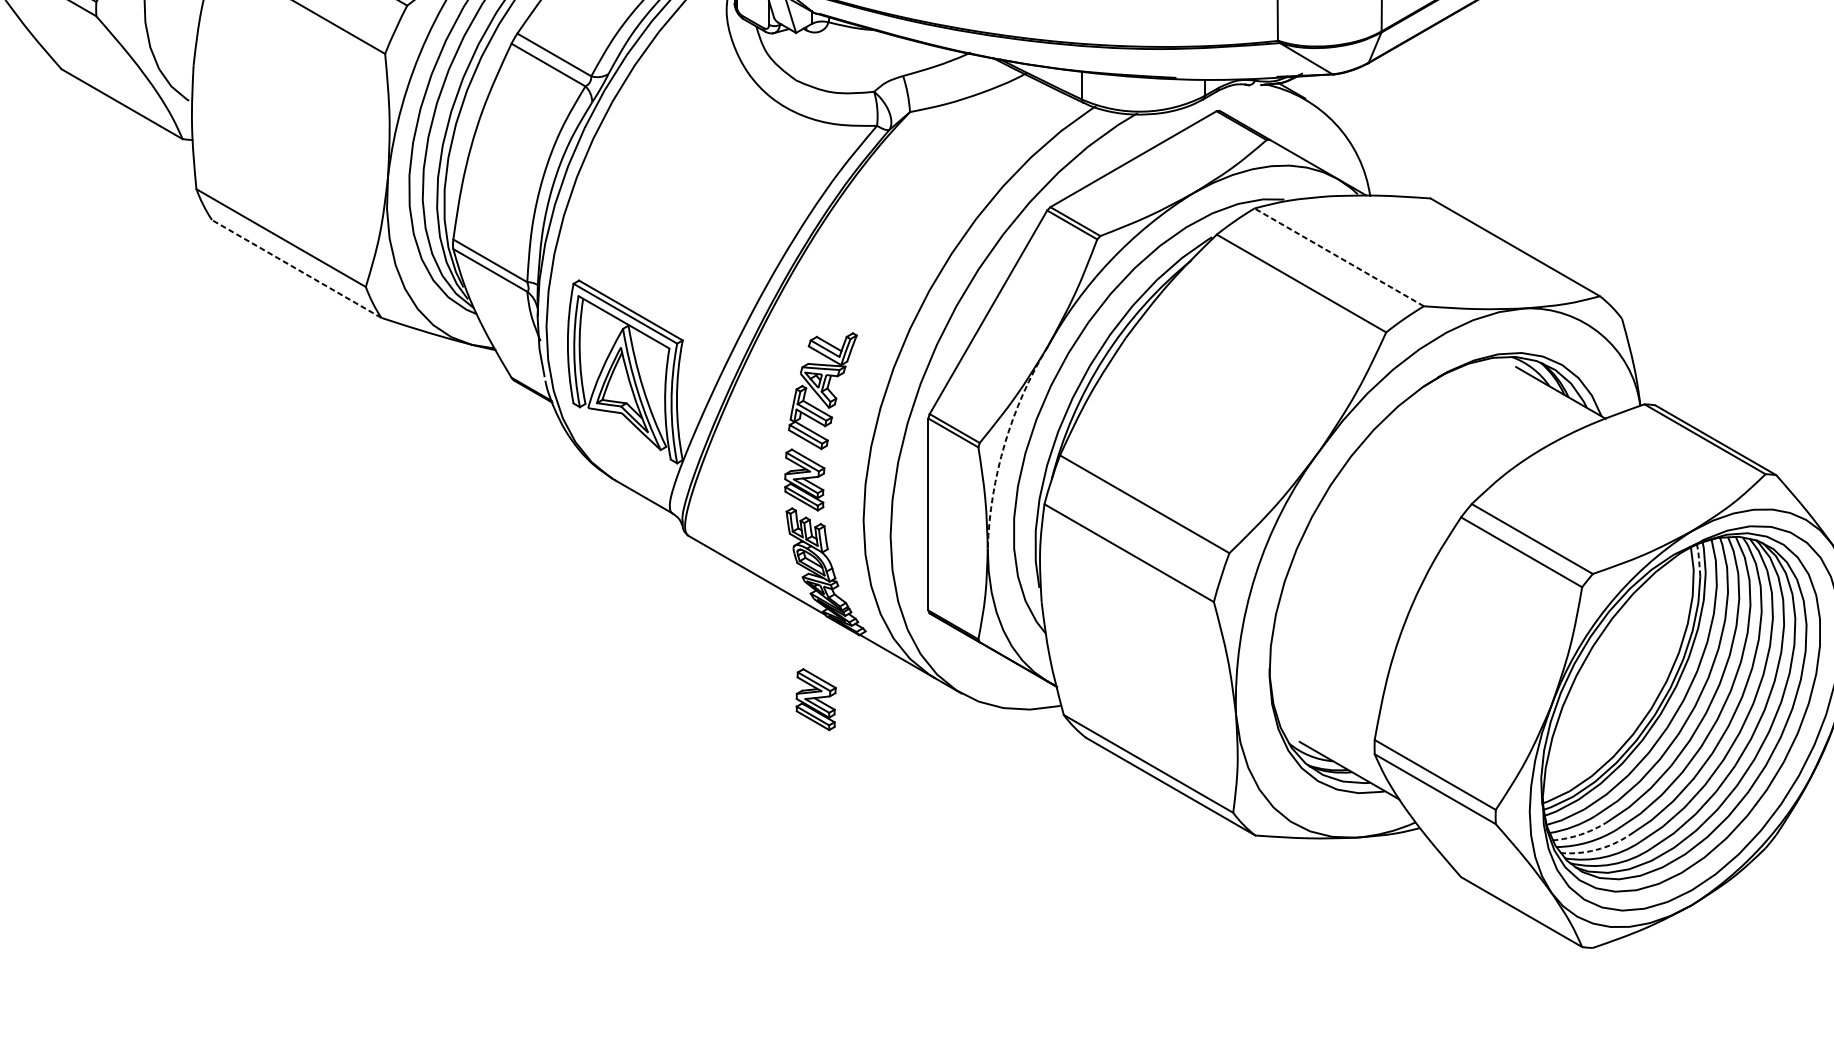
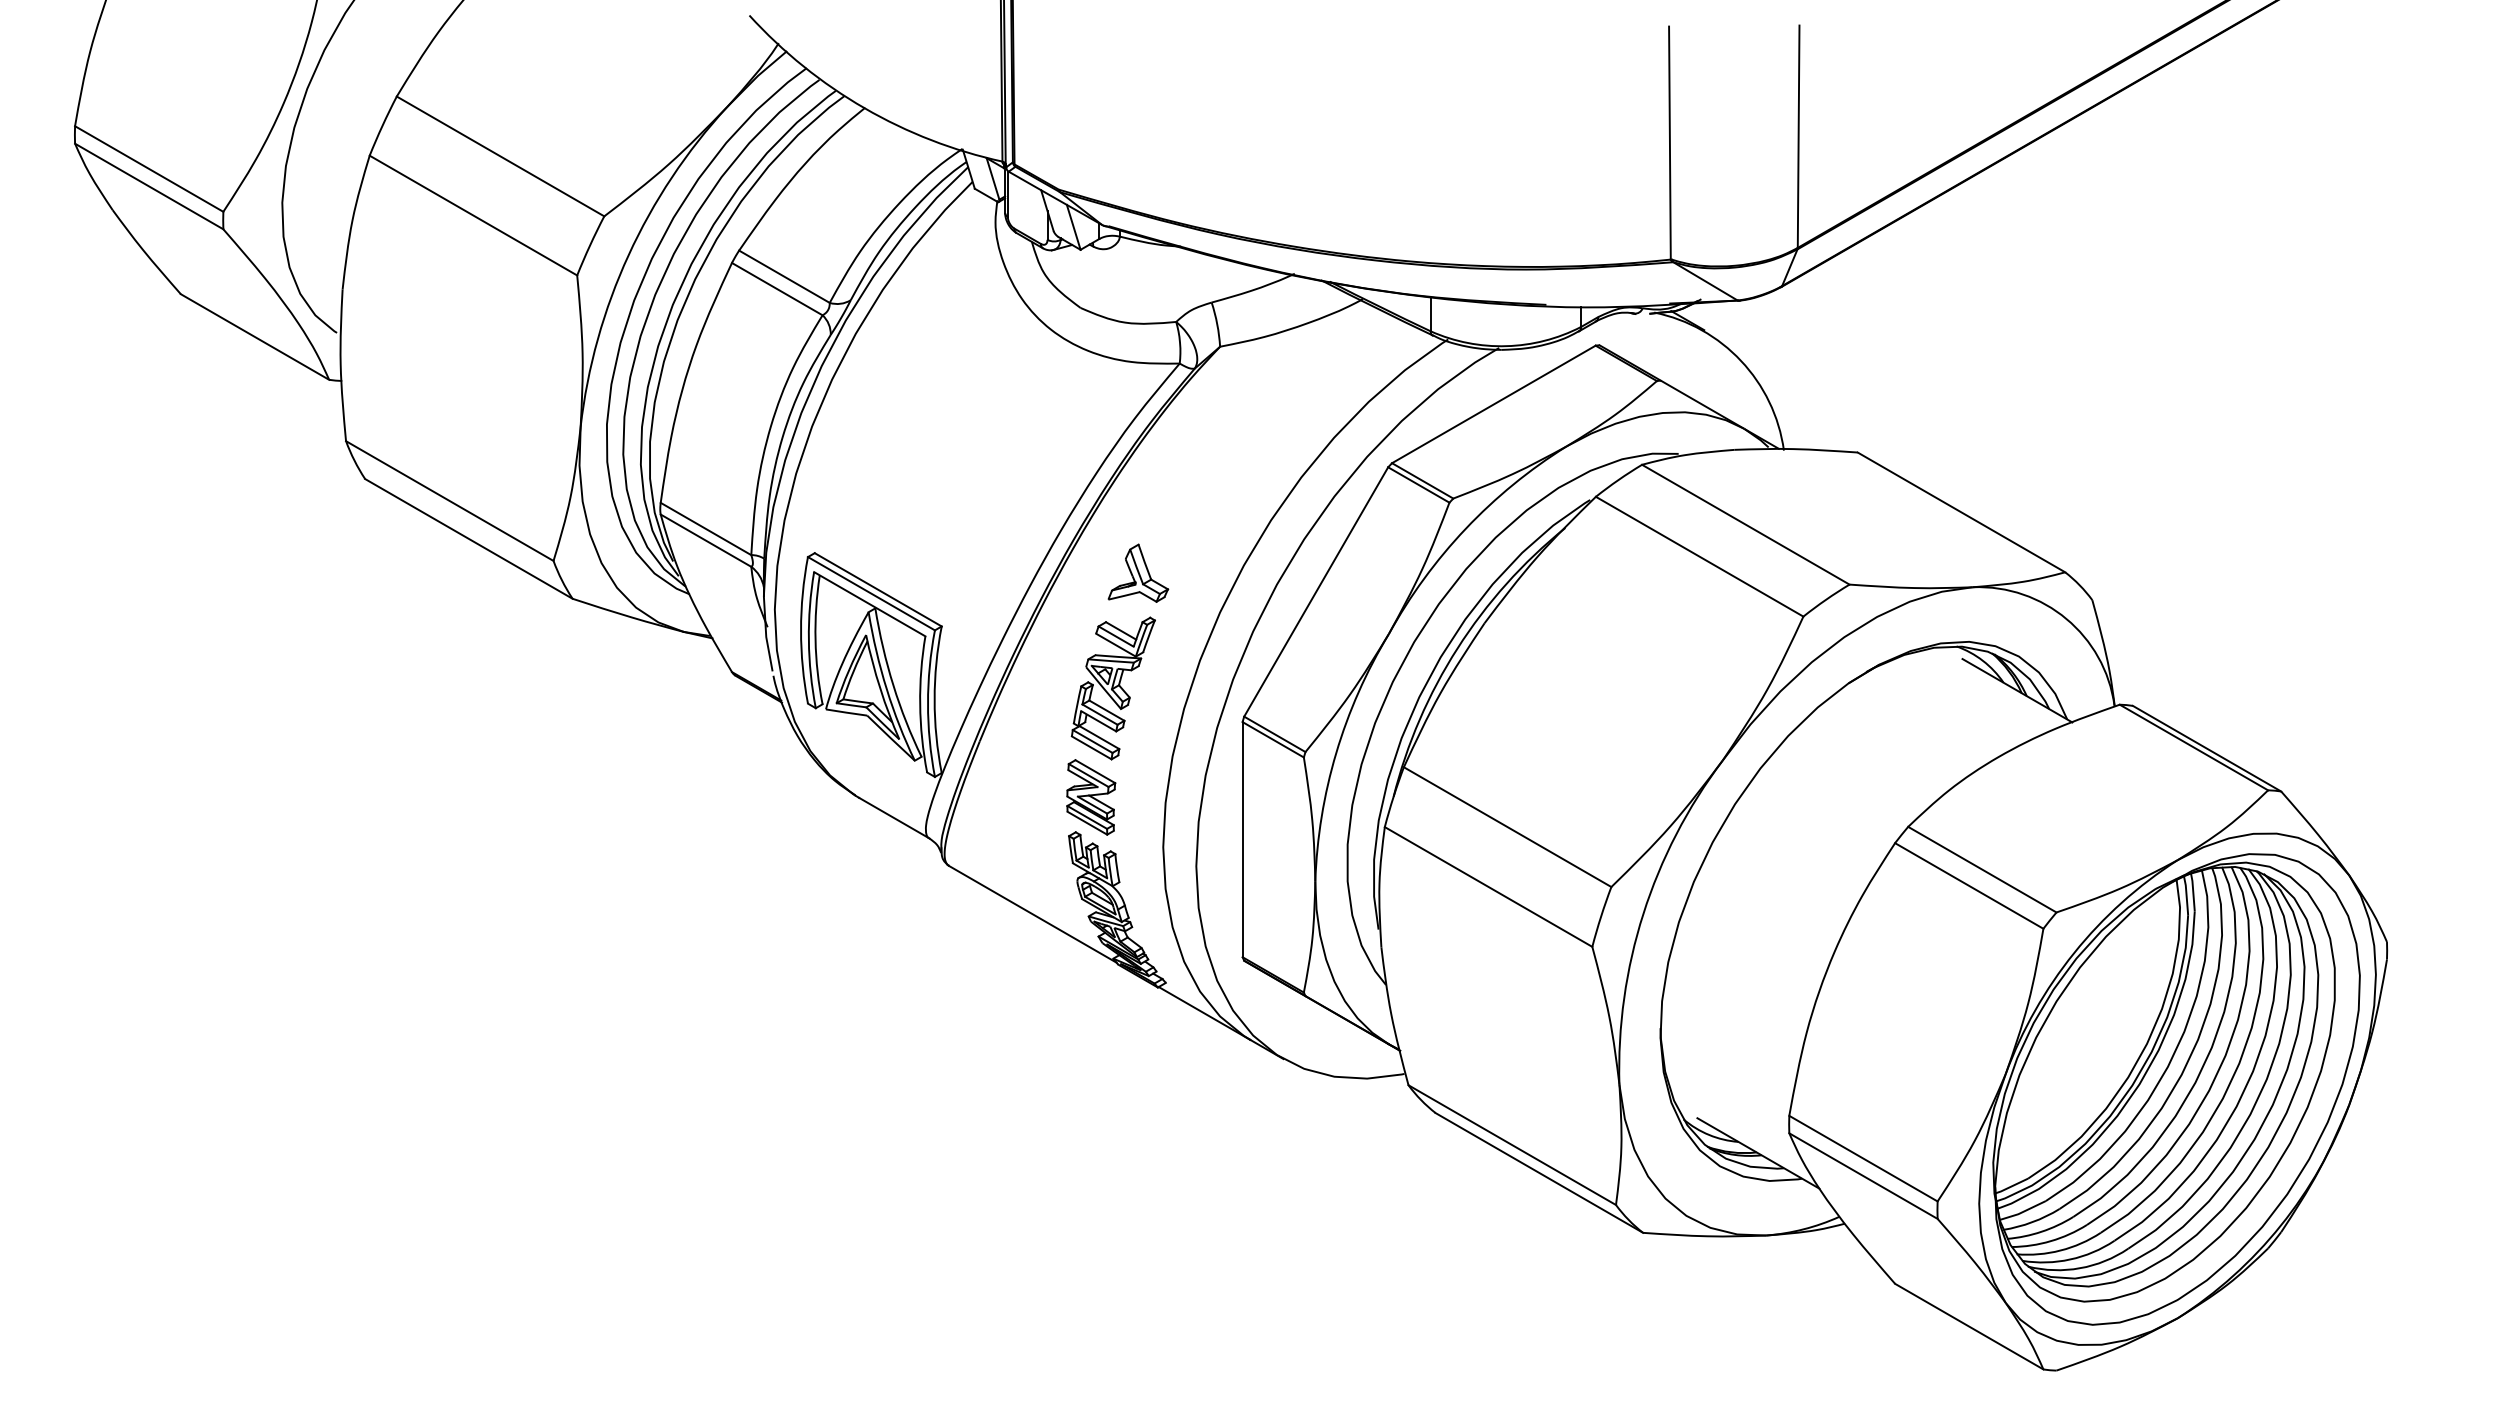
line: (1338, 257) -> (1745, 524), dashed -> solid
line: (296, 268) -> (468, 538), dashed -> solid
part: (843, 296) -> (1138, 572), added
arc: (1005, 444) -> (1336, 753), dashed -> solid
line: (1698, 559) -> (2186, 894), dashed -> solid
part: (816, 699) -> (1105, 1066), removed
arc: (1580, 834) -> (2041, 1231), dashed -> solid
arc: (1596, 849) -> (2060, 1250), dashed -> solid

